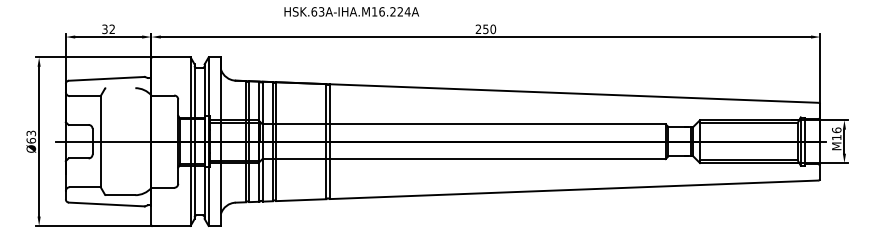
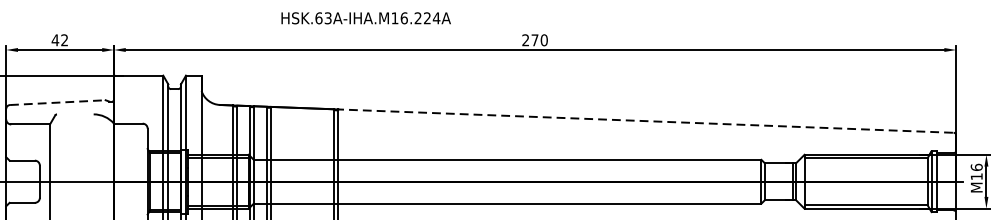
text: (104, 29) -> (54, 40), 32 -> 42
text: (485, 29) -> (534, 40), 250 -> 270
line: (107, 78) -> (58, 102), solid -> dashed
line: (573, 93) -> (645, 121), solid -> dashed

